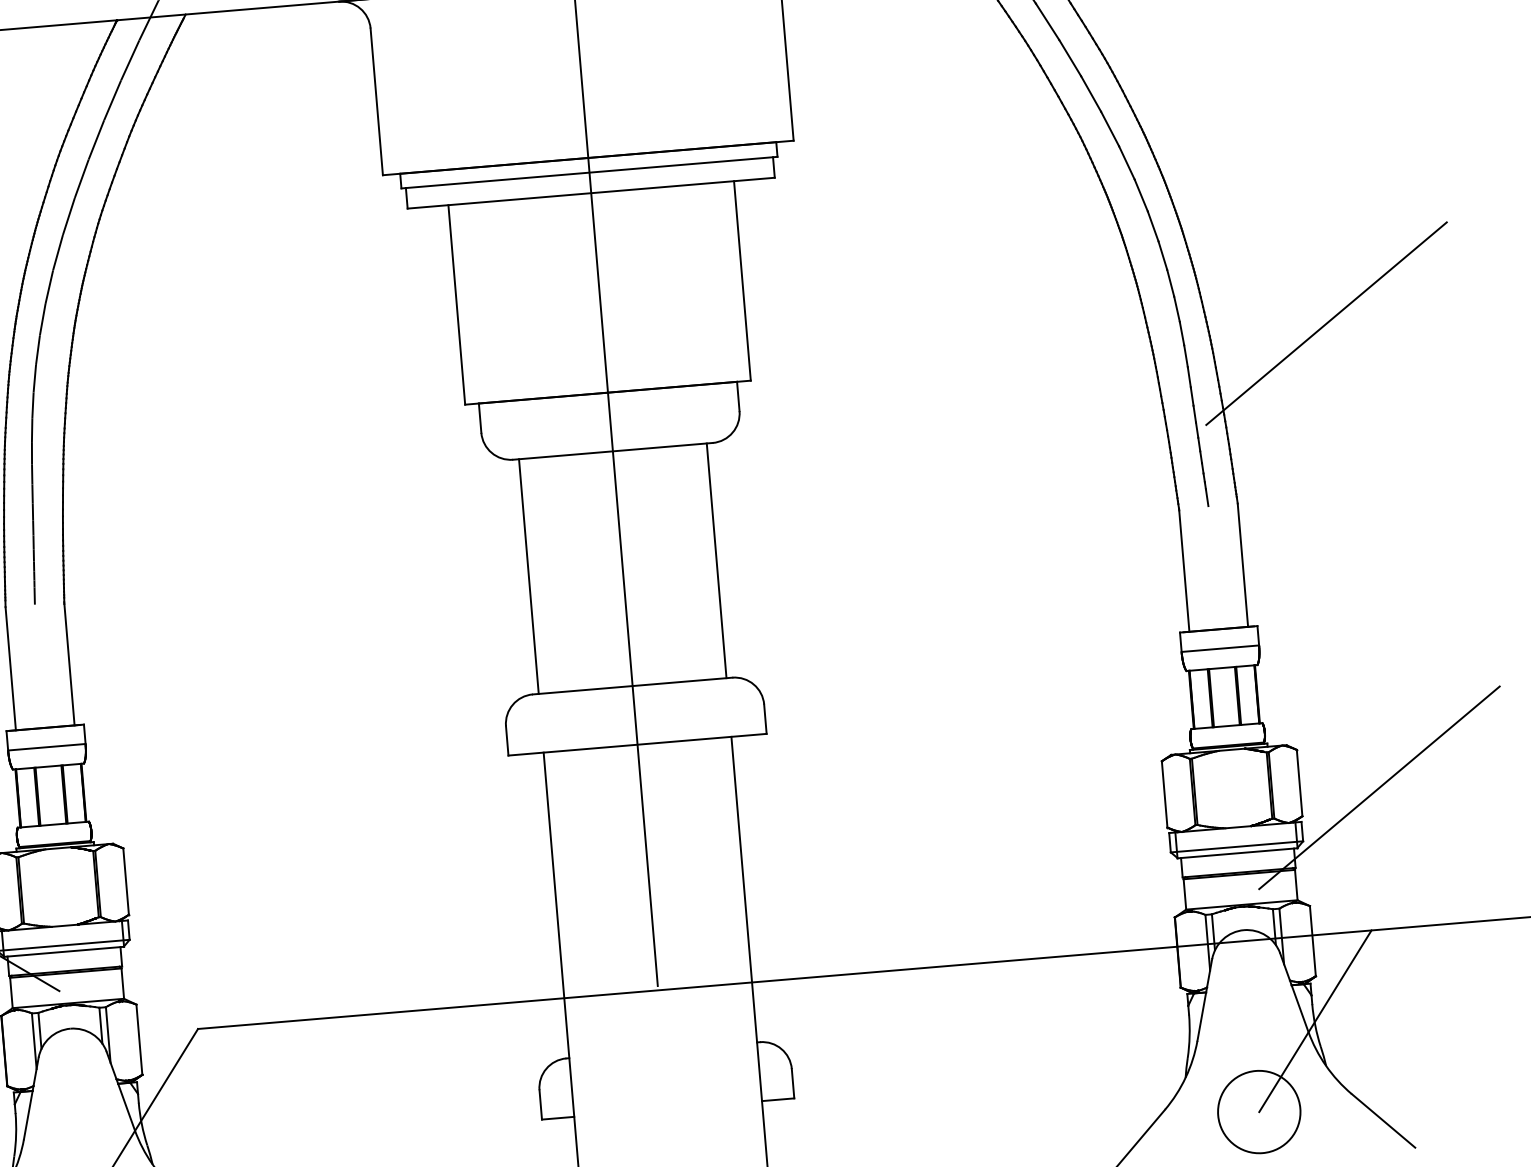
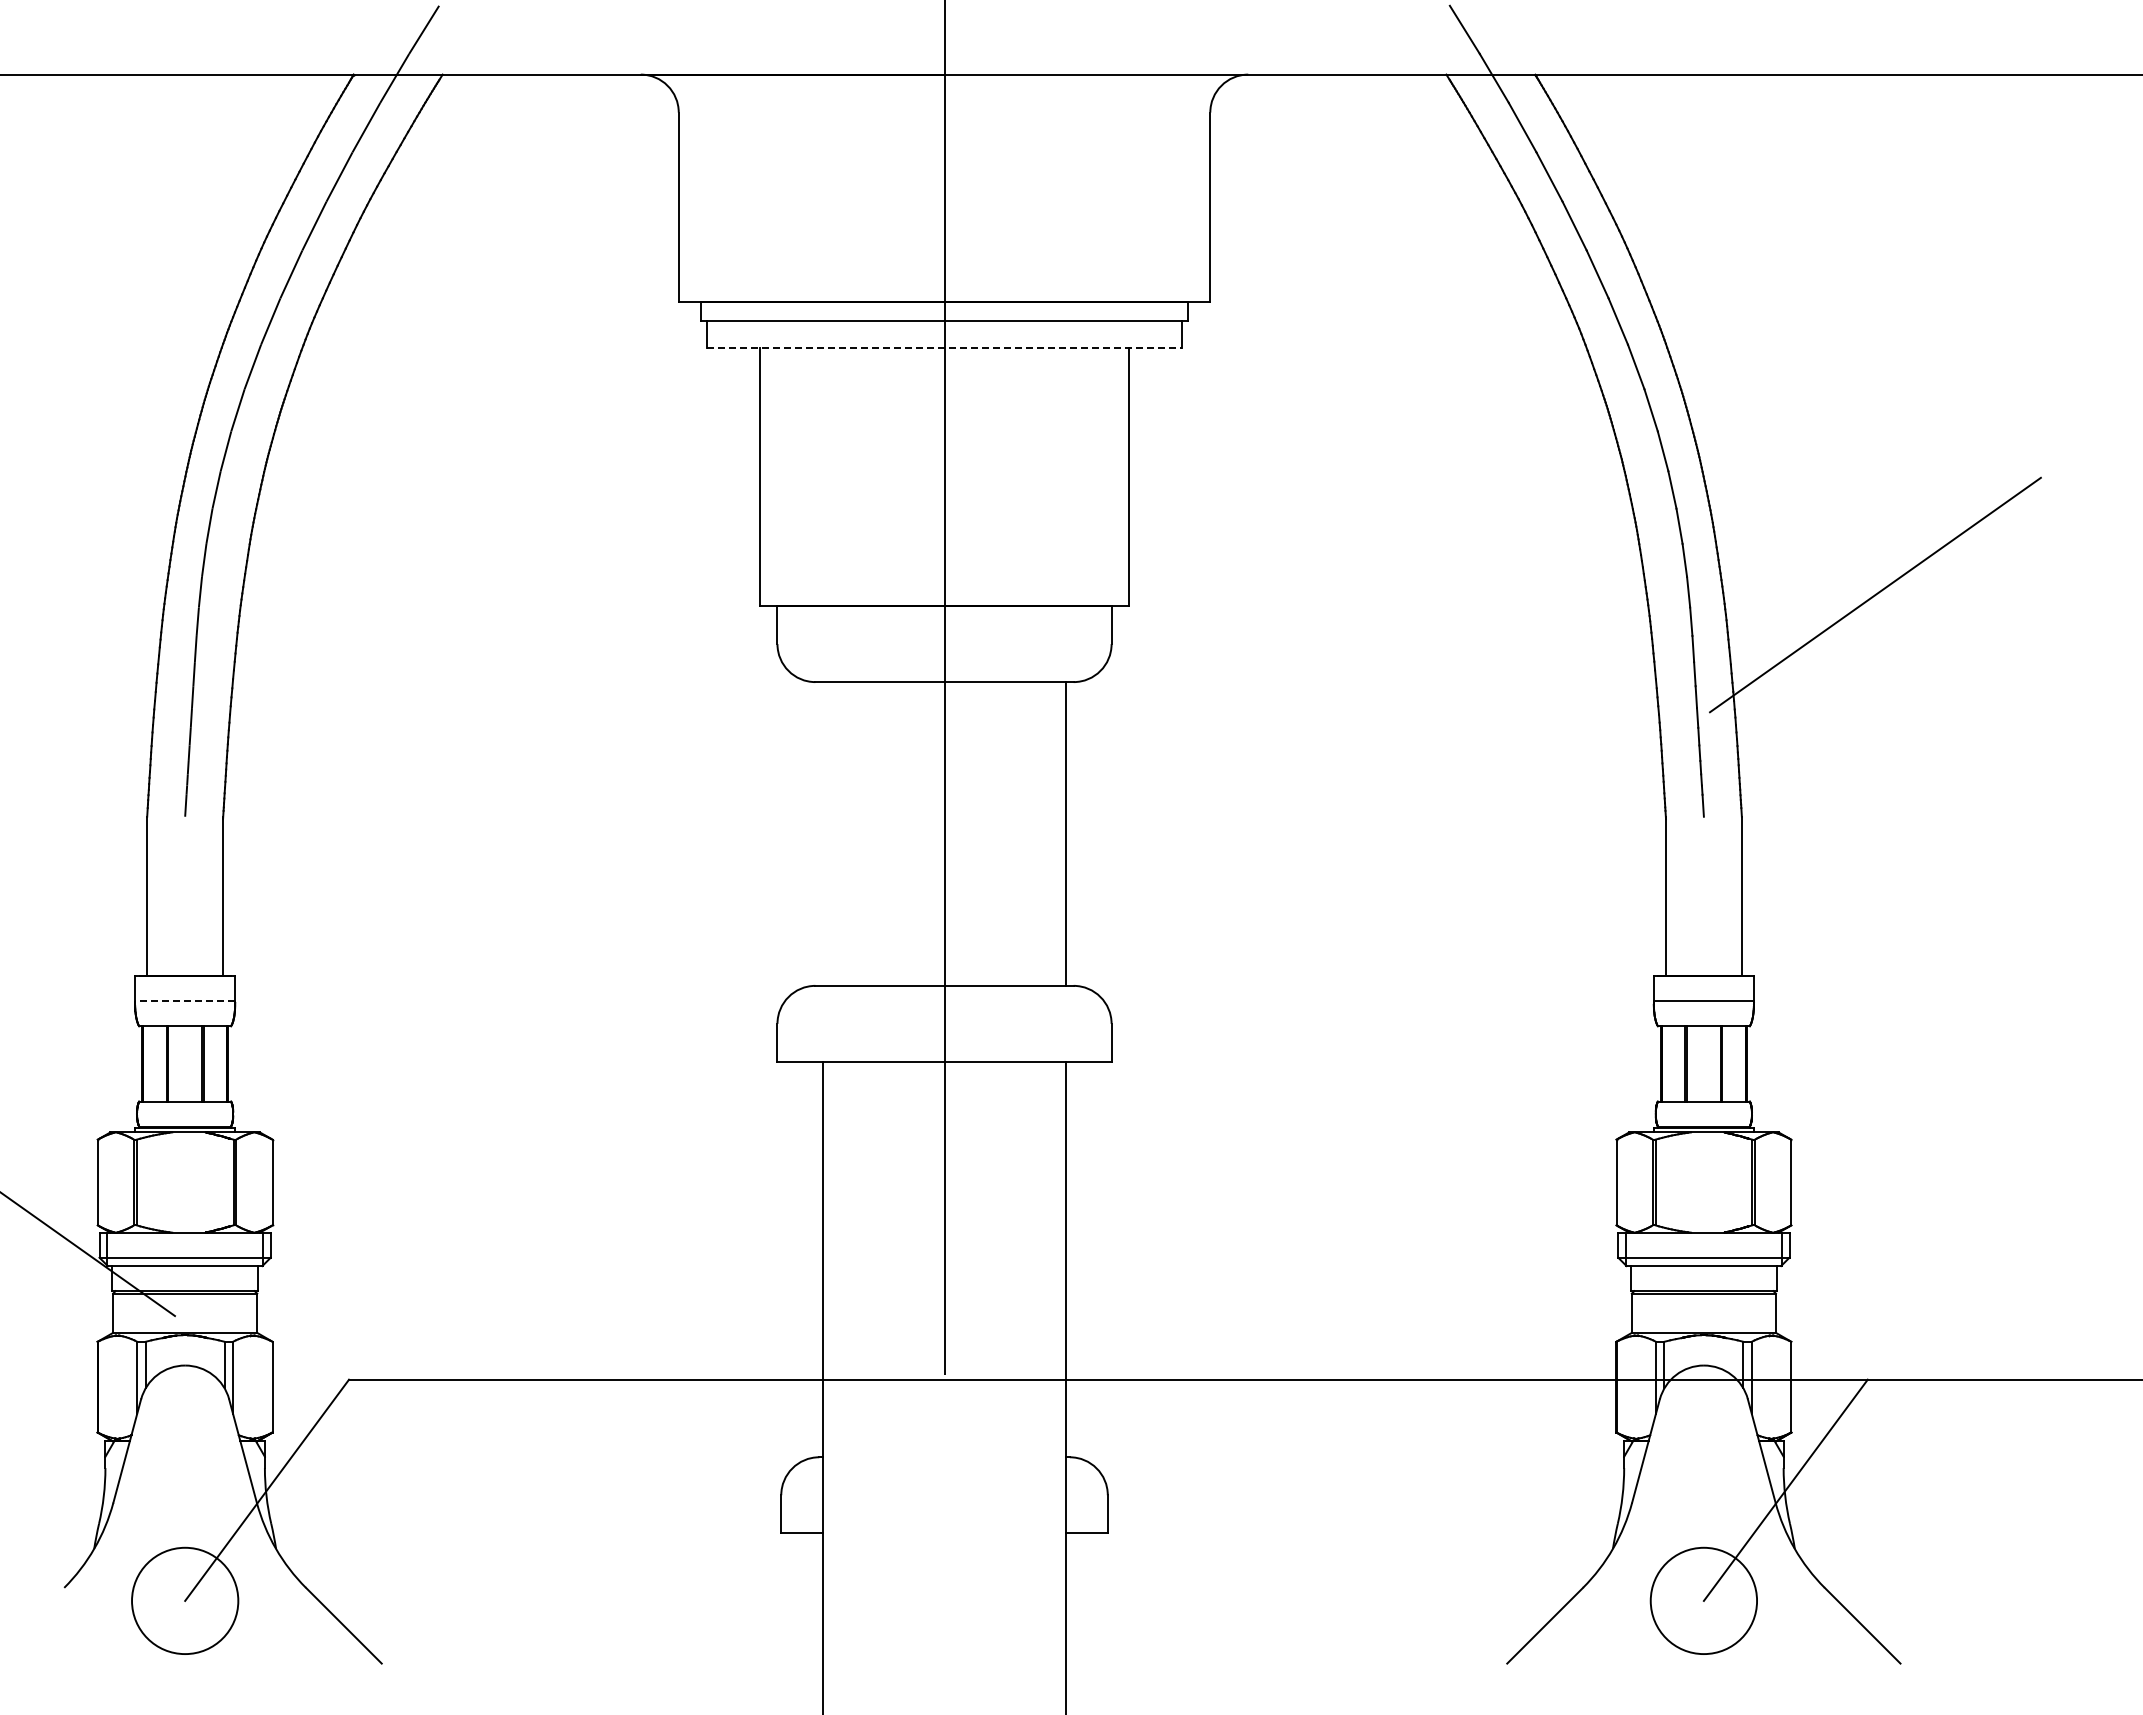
line: (591, 193) -> (944, 348), solid -> dashed
line: (529, 576) -> (823, 833), removed
line: (46, 747) -> (184, 1001), solid -> dashed
line: (1378, 788) -> (1892, 1197), removed

